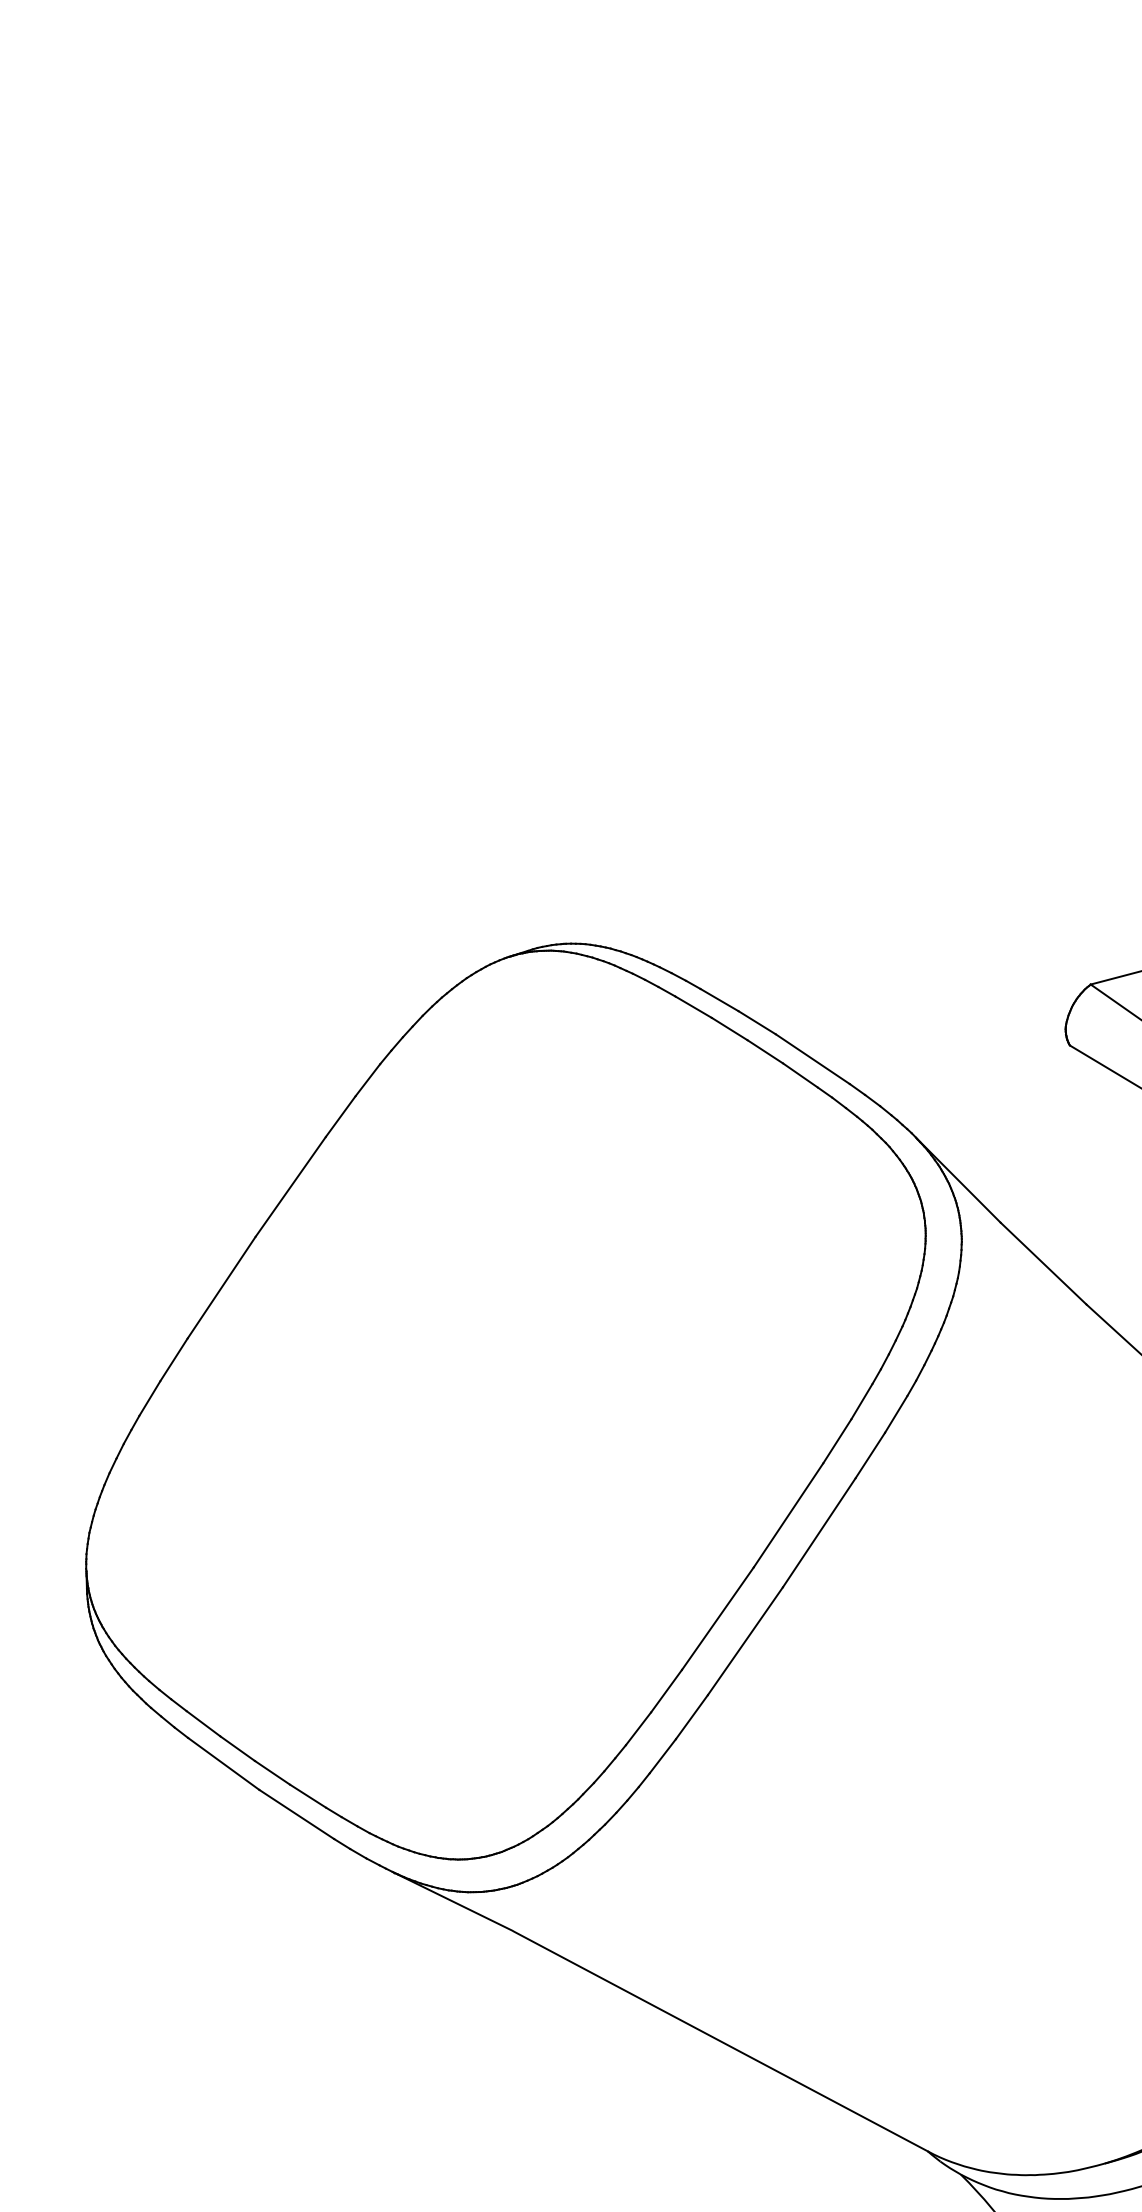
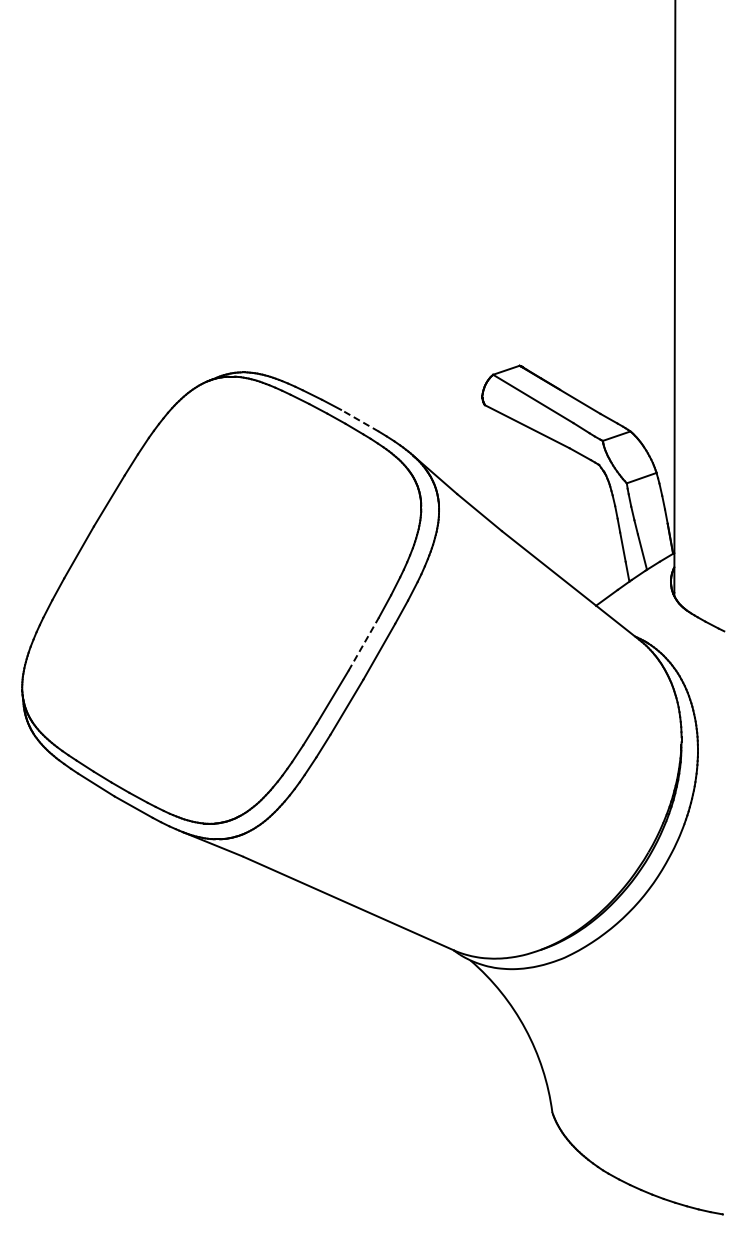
line: (811, 1058) -> (359, 420), solid -> dashed
line: (788, 1515) -> (363, 644), solid -> dashed

